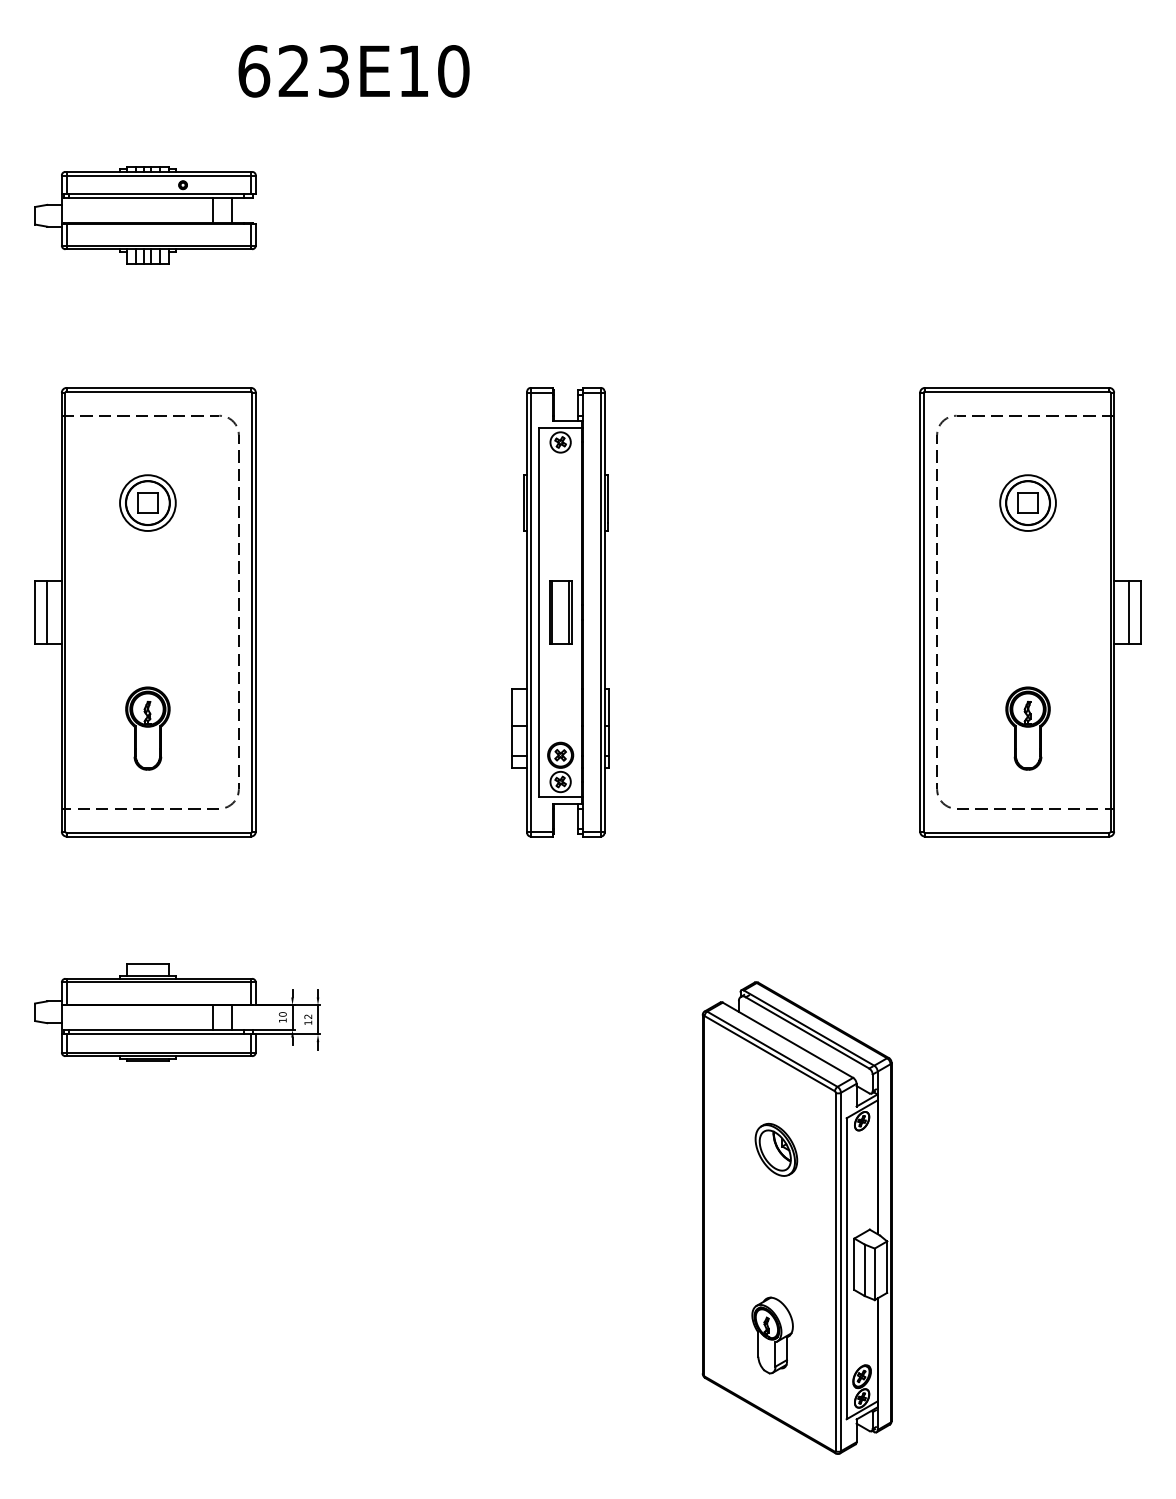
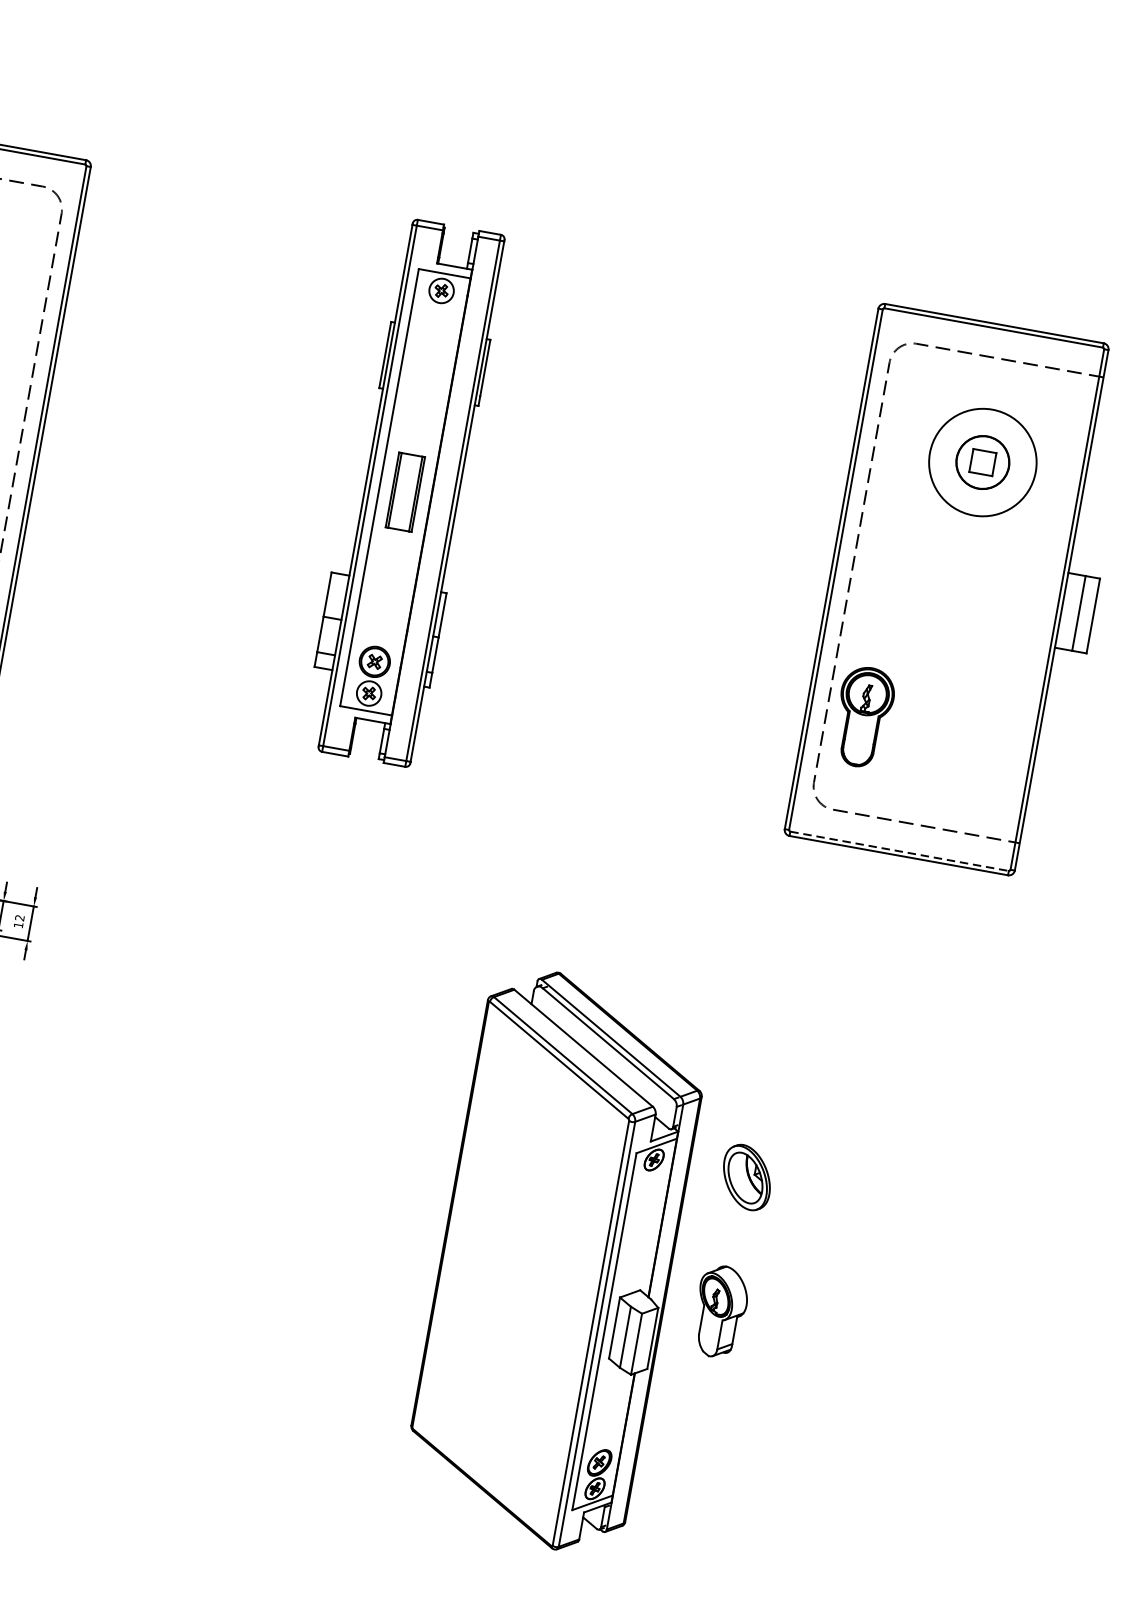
circle: (1027, 503) -> (982, 462), size x1.6
part: (1027, 728) -> (862, 716), moved
line: (1017, 832) -> (900, 850), solid -> dashed
part: (776, 1149) -> (747, 1177), moved
part: (772, 1335) -> (720, 1311), moved

